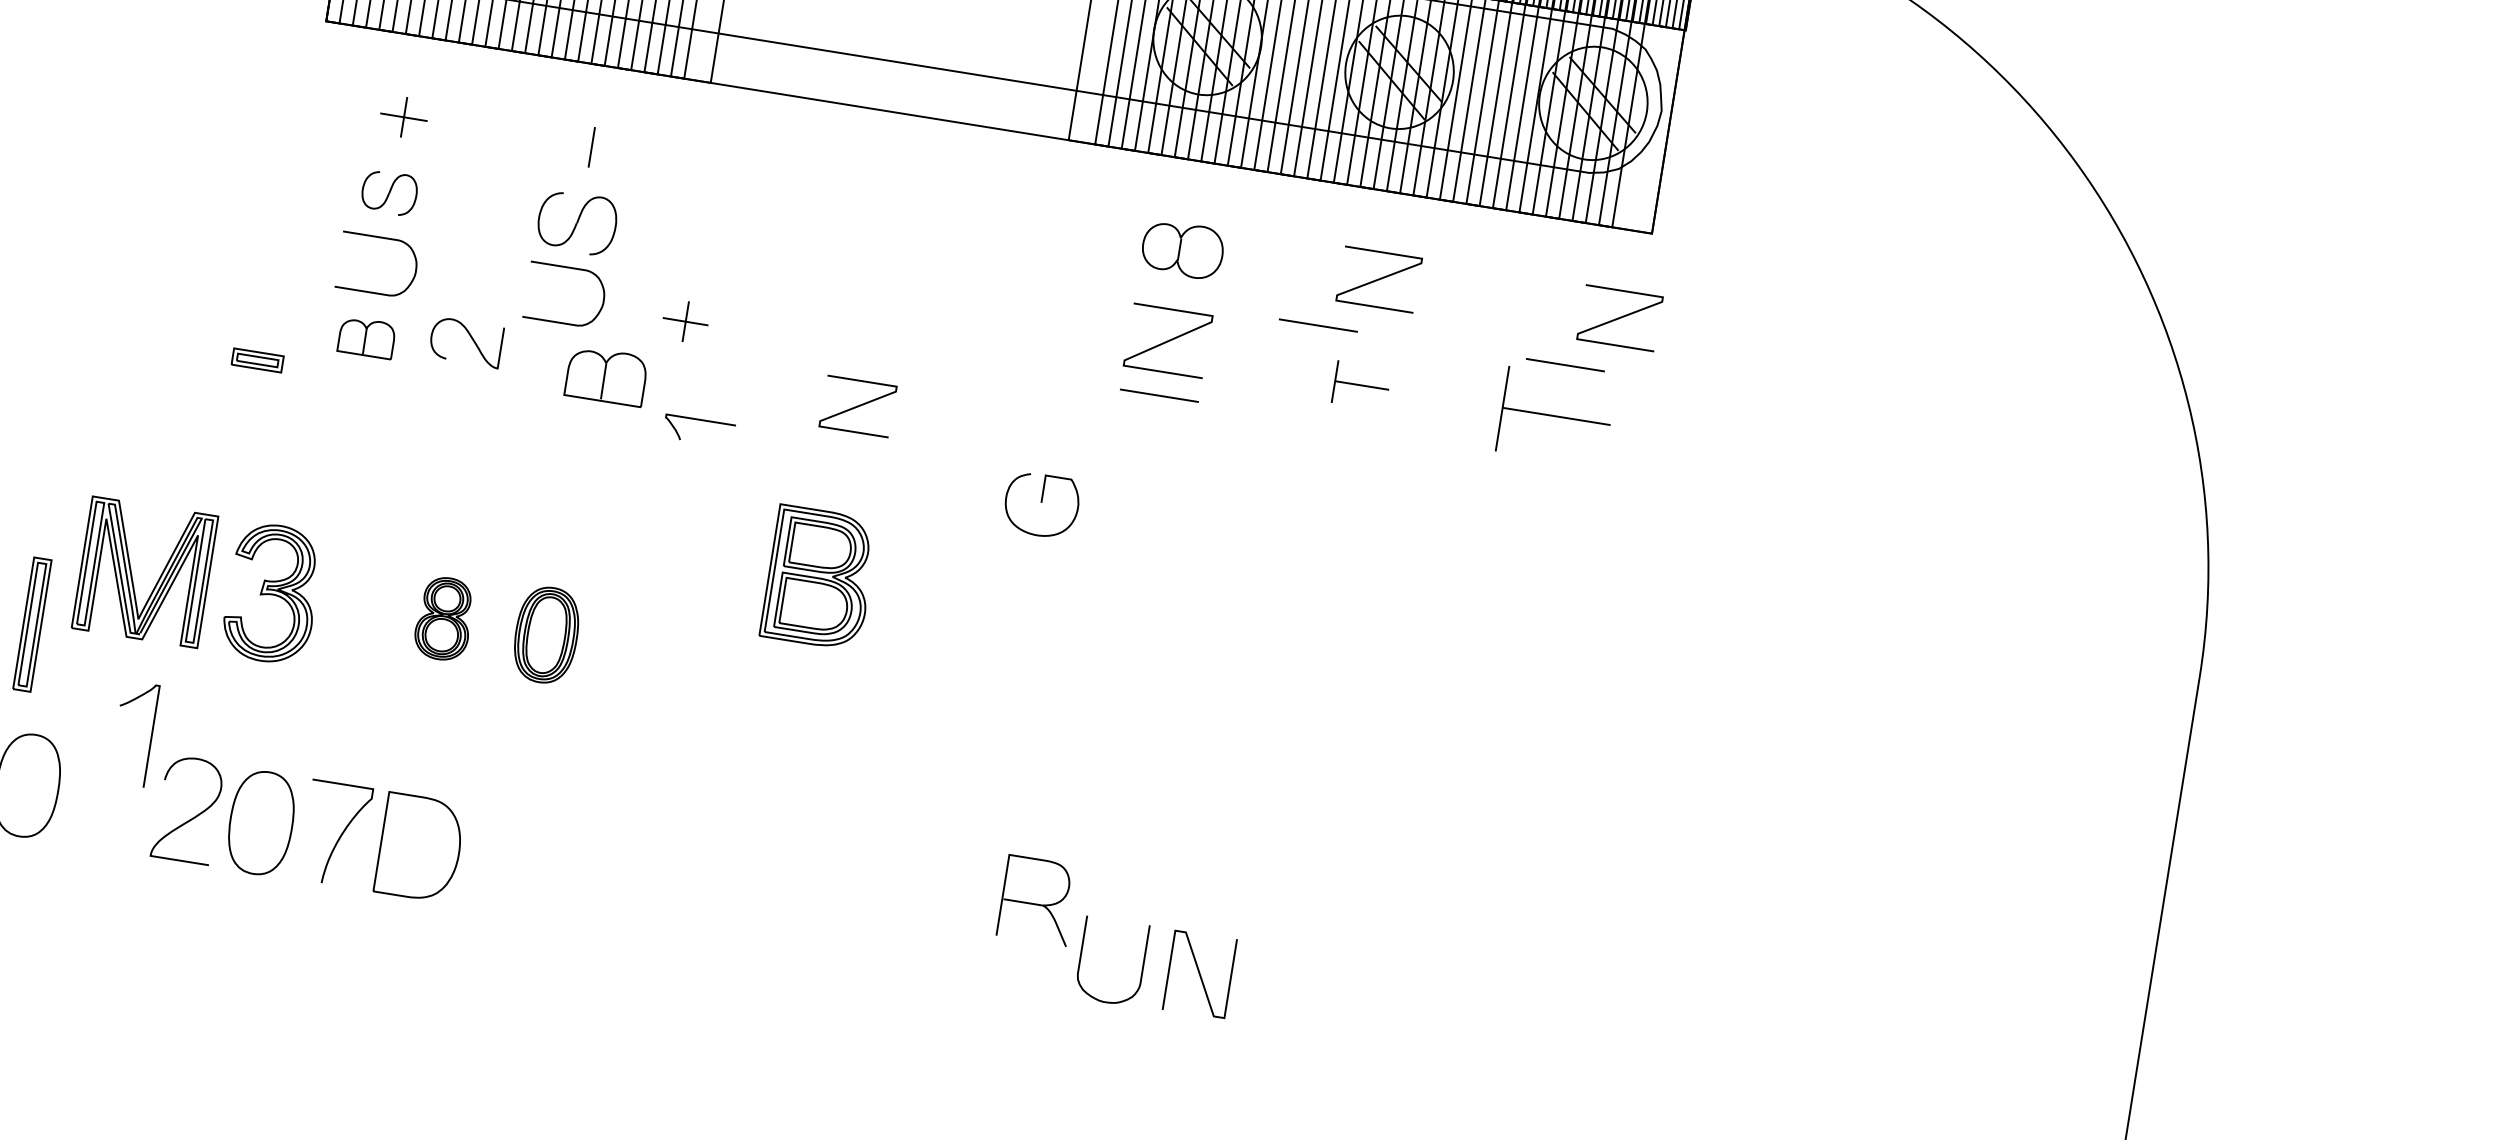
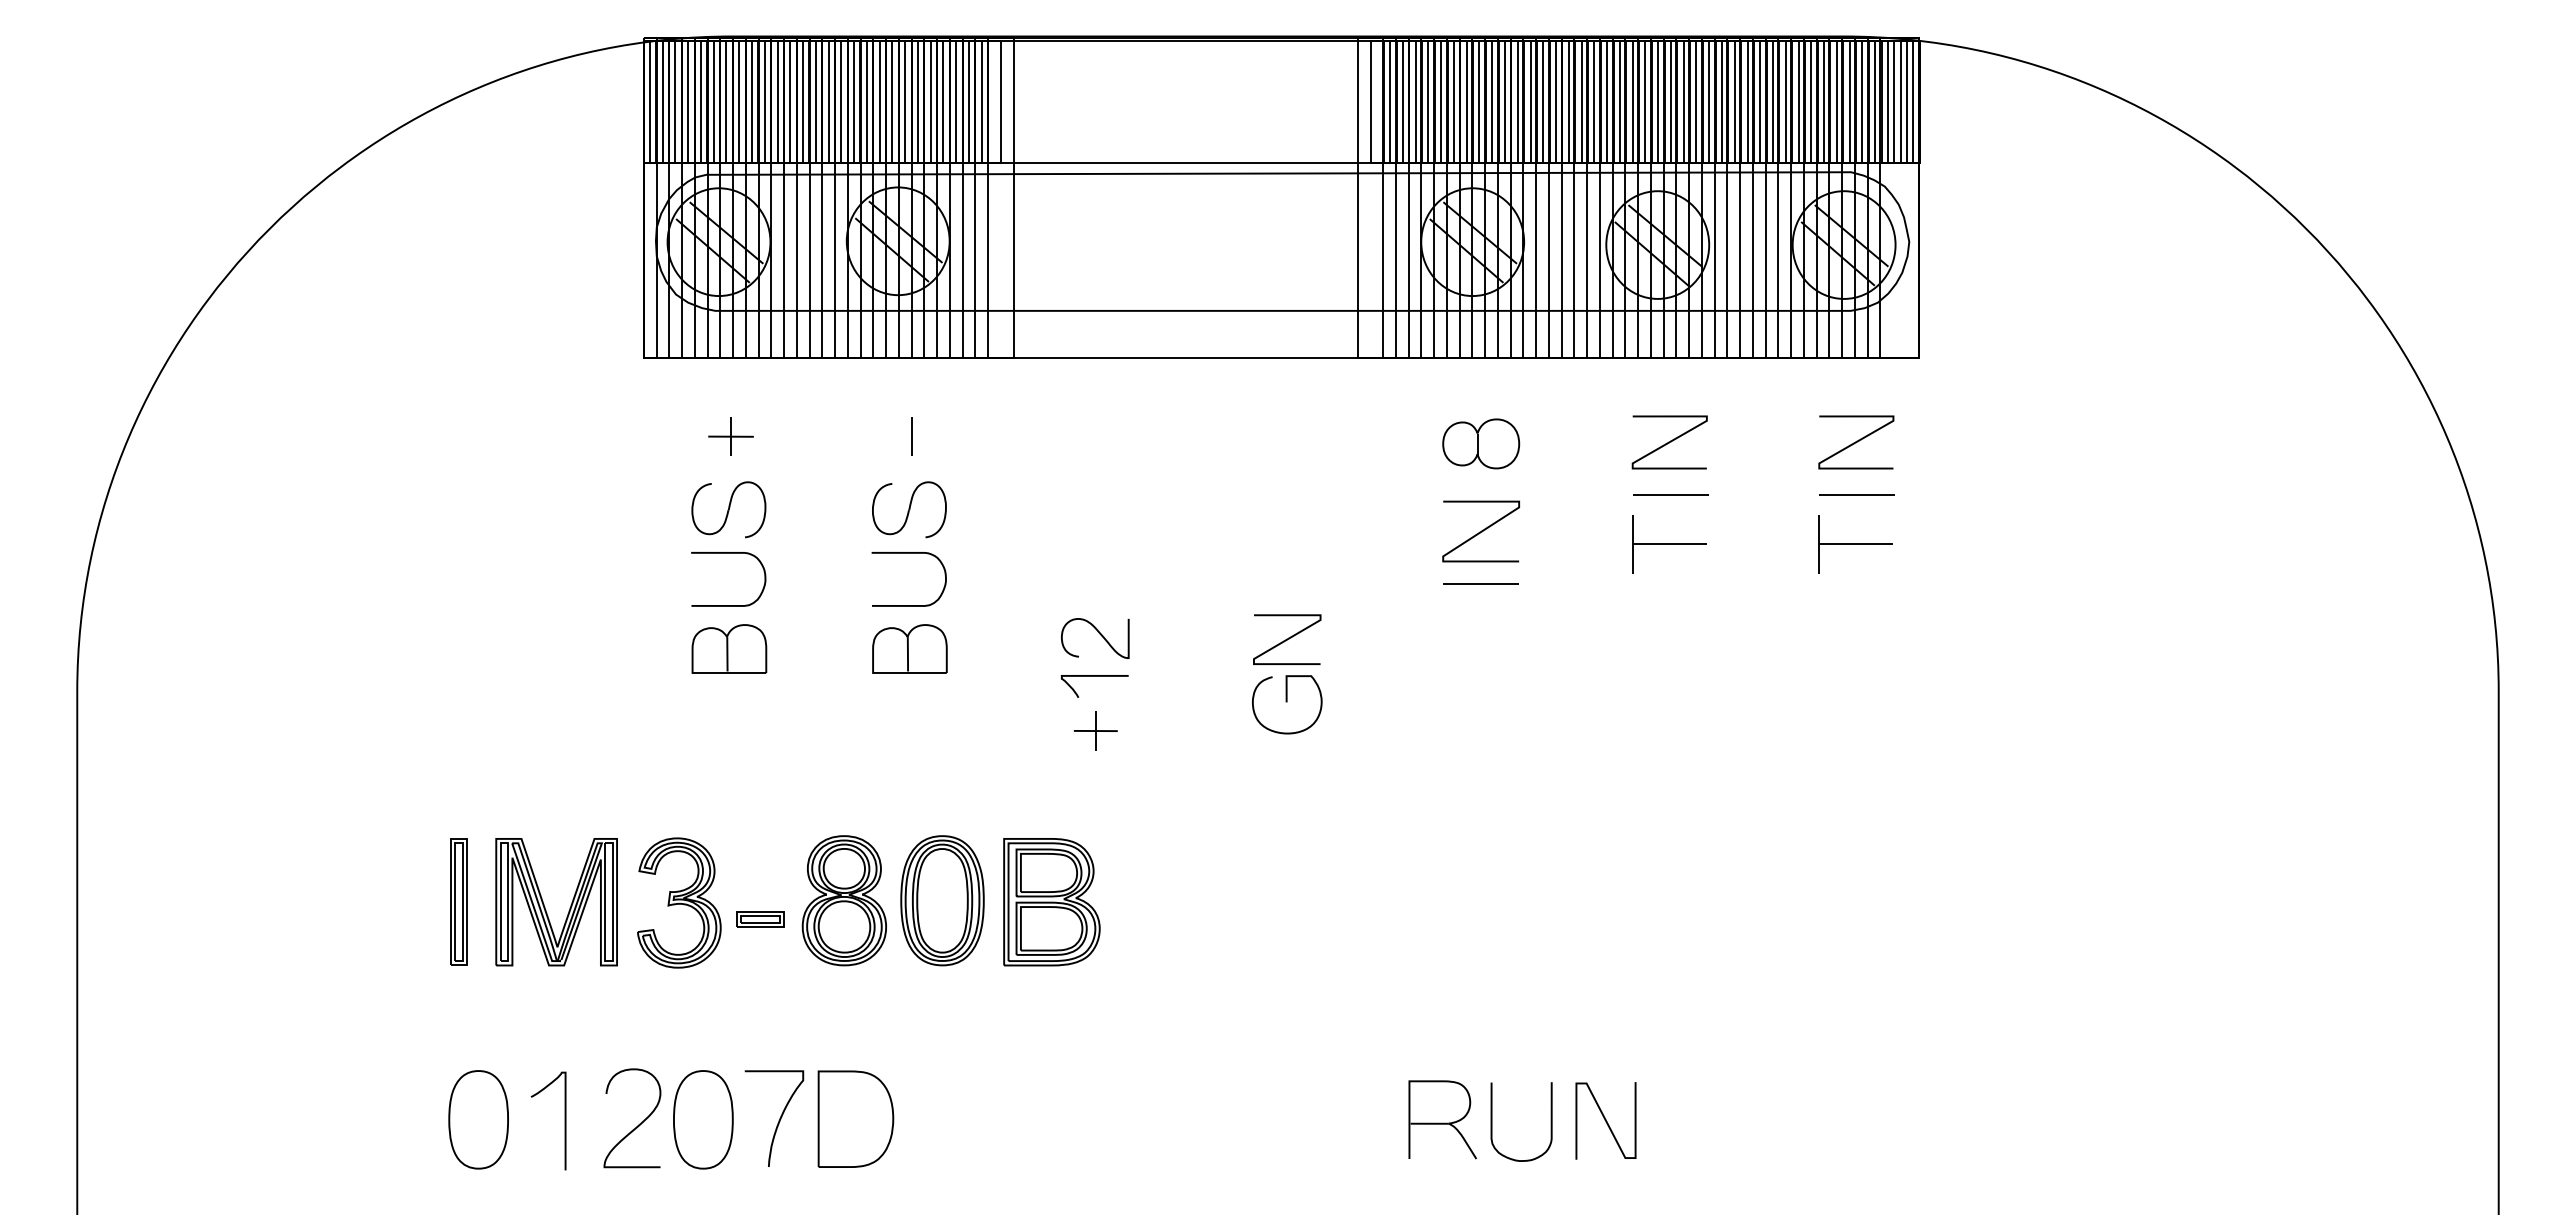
part: (389, 192) -> (728, 509), size x1.43
curve: (1620, 318) -> (1856, 442), moved
part: (685, 321) -> (1095, 730), moved
line: (1318, 325) -> (1670, 494), moved
part: (367, 337) -> (729, 648), size x1.43
curve: (471, 339) -> (1099, 634), moved
part: (257, 360) -> (760, 919), moved
part: (606, 375) -> (909, 648), moved
part: (1361, 385) -> (1669, 544), size x1.43
curve: (858, 406) -> (1287, 639), moved
part: (1555, 416) -> (1855, 544), size x0.71
curve: (700, 420) -> (1094, 676), moved
curve: (1042, 503) -> (1287, 702), moved
part: (819, 578) -> (1051, 902), moved
part: (443, 618) -> (843, 900), size x1.67
part: (32, 623) -> (458, 901), moved
part: (546, 634) -> (942, 900), size x1.43
curve: (150, 735) -> (564, 1120), moved
part: (1037, 900) -> (1442, 1119), moved

